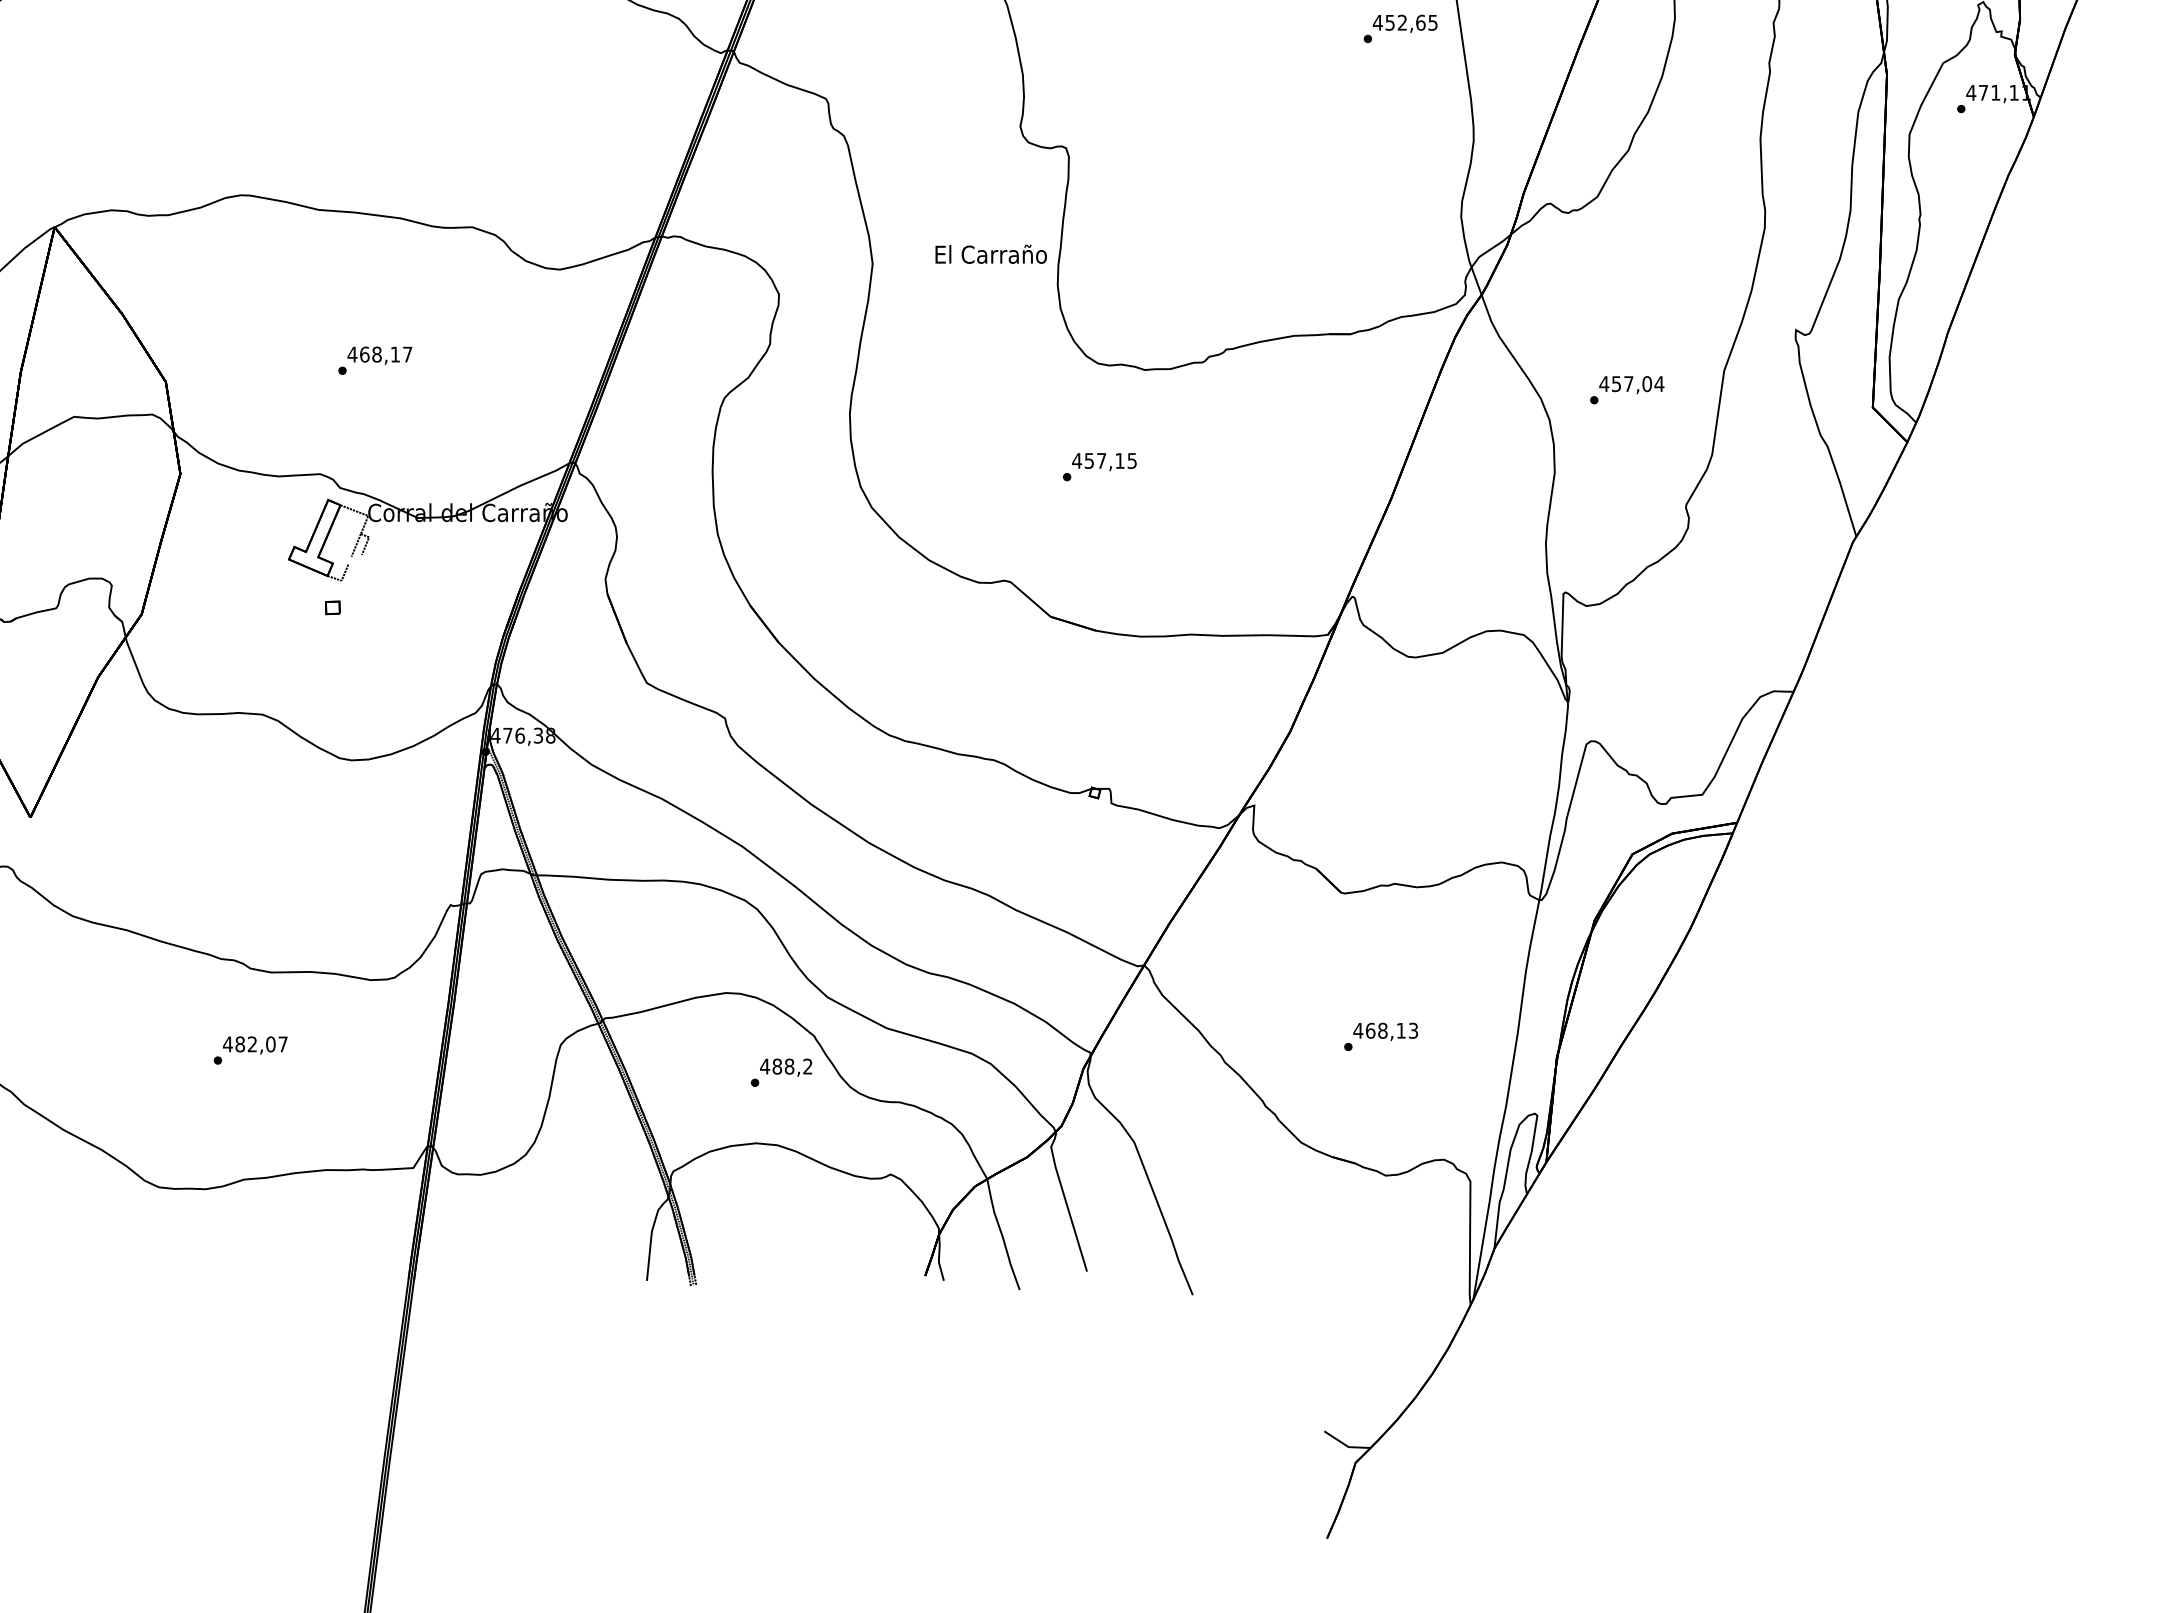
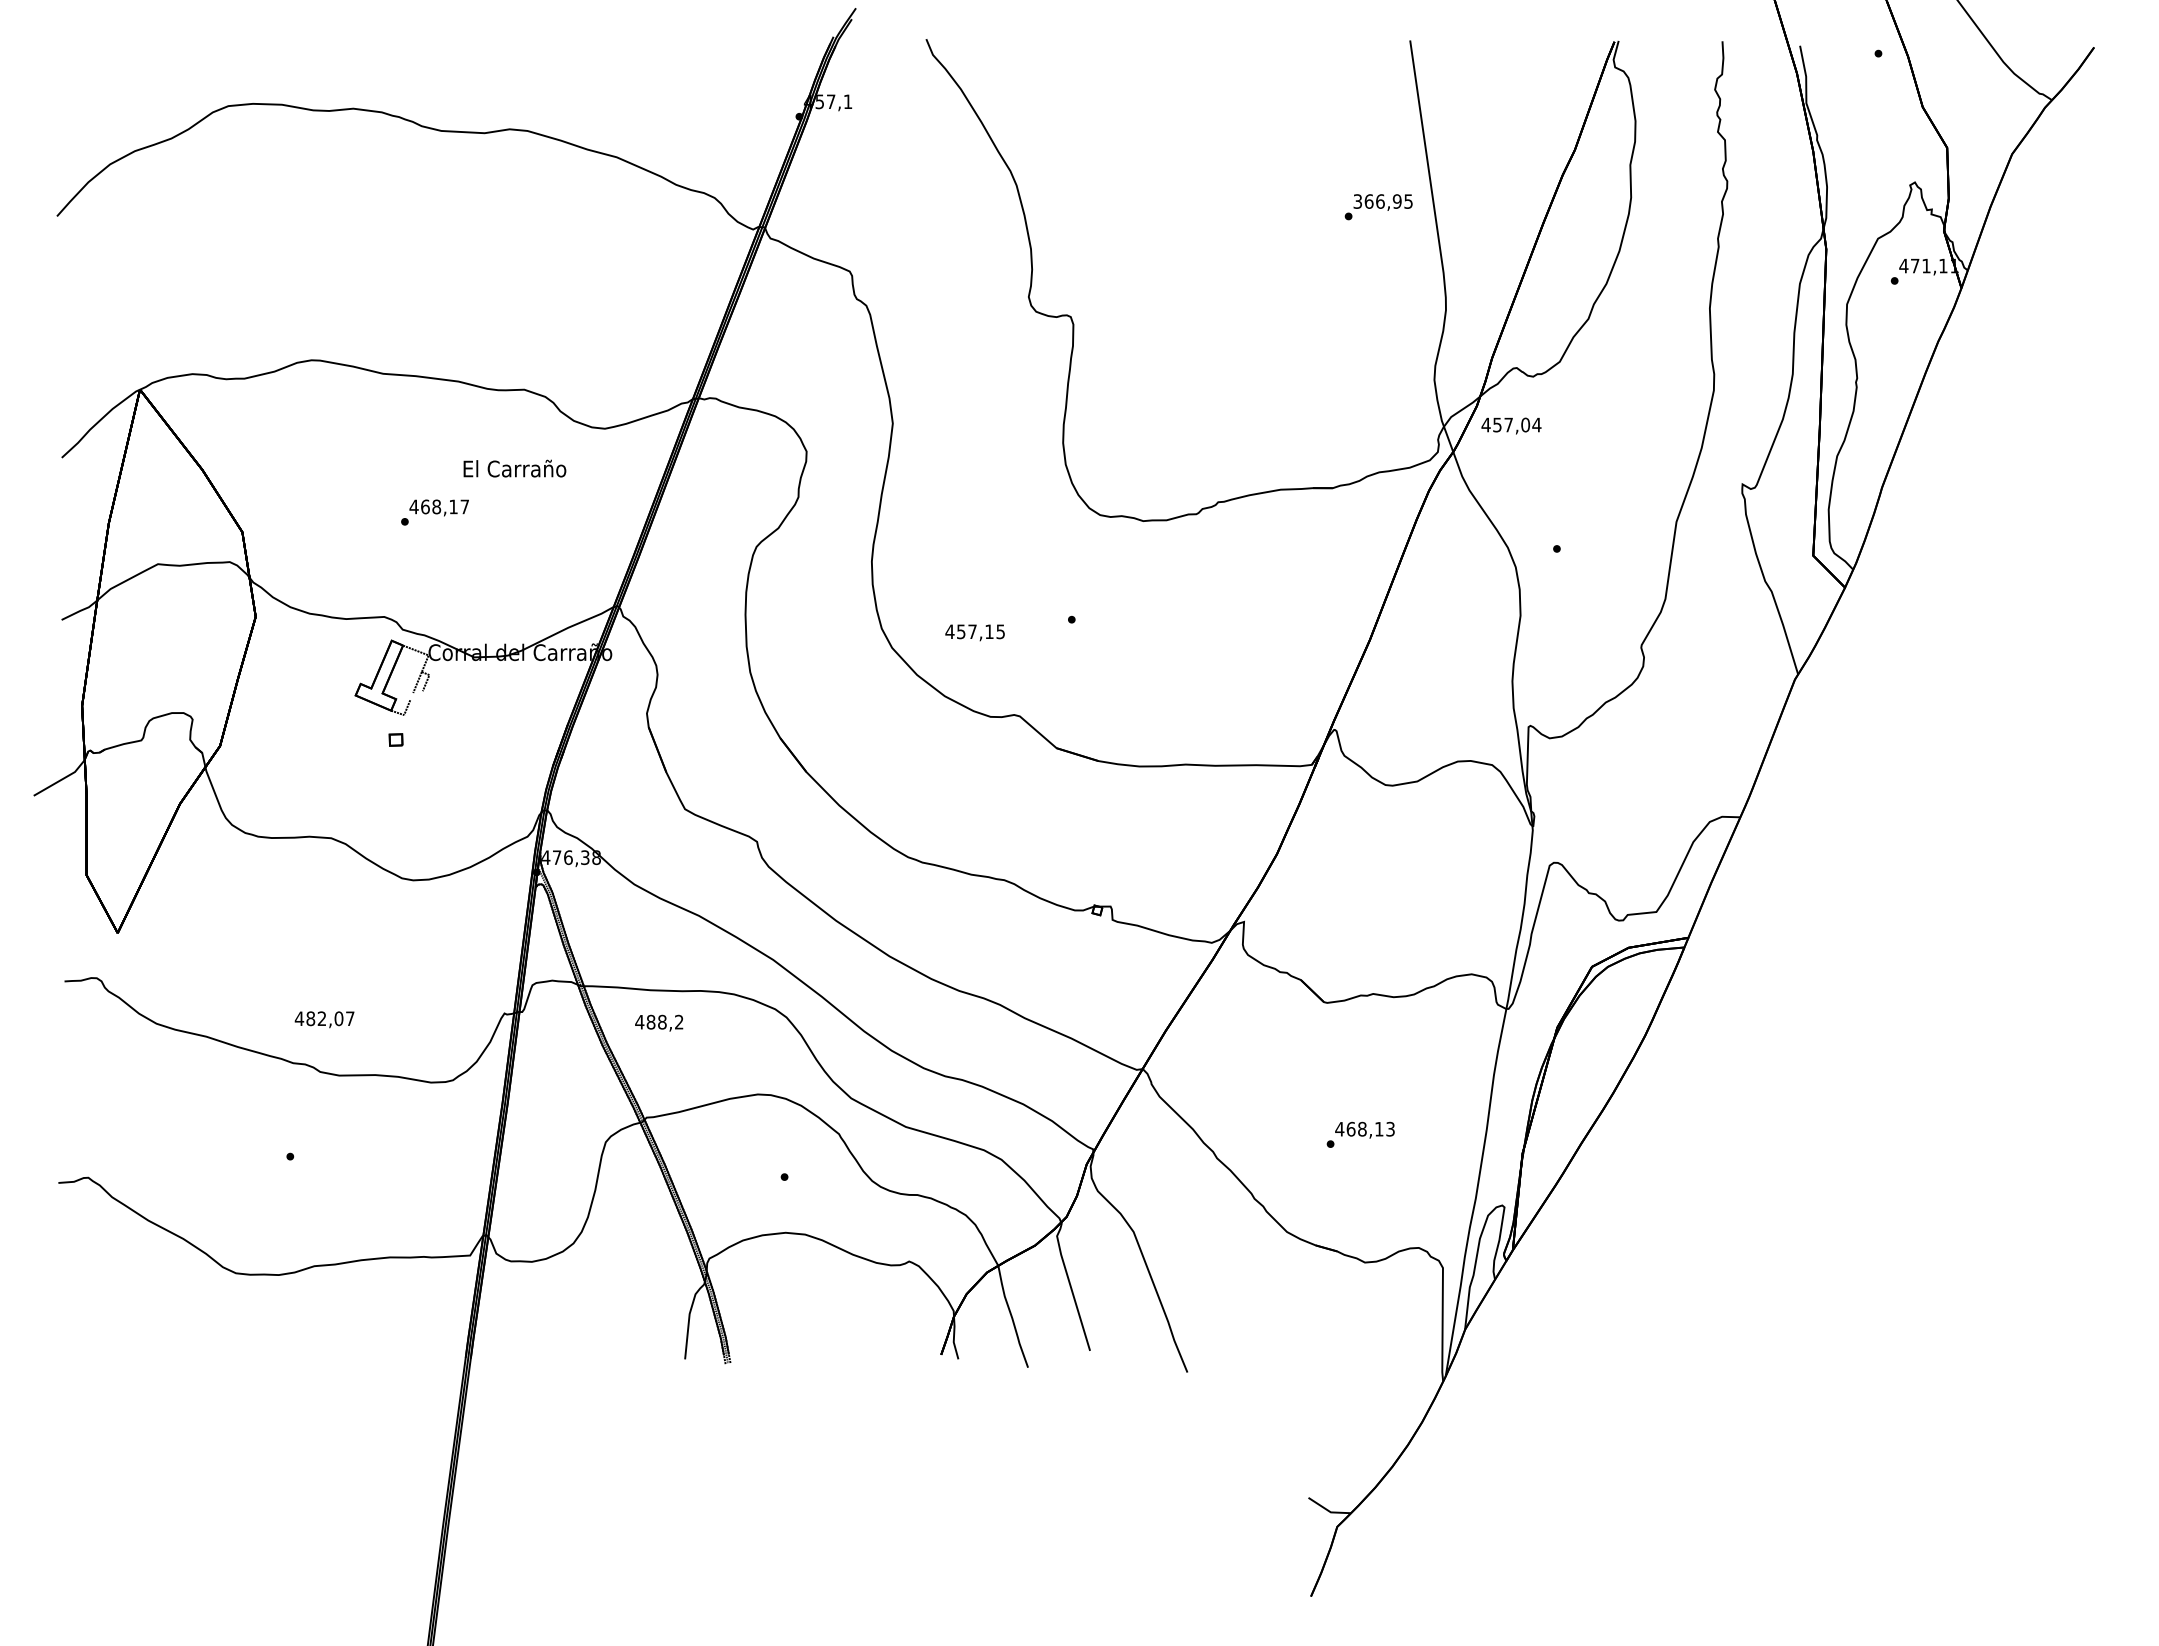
text: (1399, 22) -> (1377, 201), 452,65 -> 366,95
text: (990, 254) -> (514, 468), moved
text: (1631, 384) -> (1511, 425), moved
text: (1103, 461) -> (974, 632), moved
text: (255, 1045) -> (324, 1019), moved
text: (786, 1066) -> (659, 1022), moved

